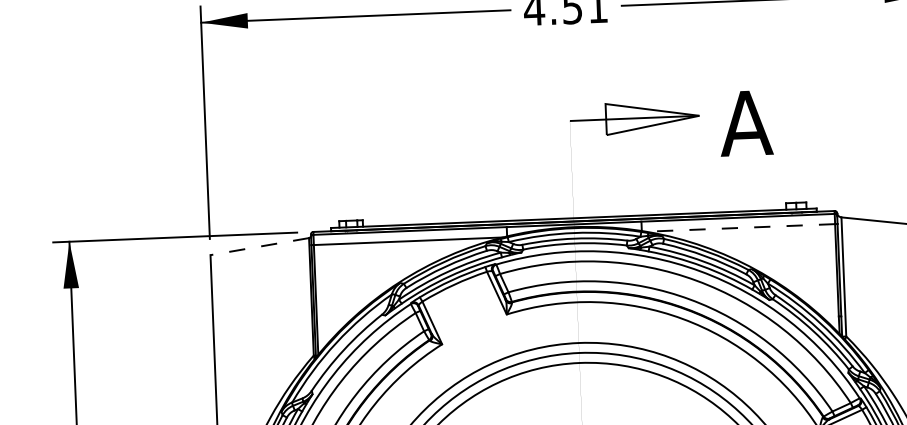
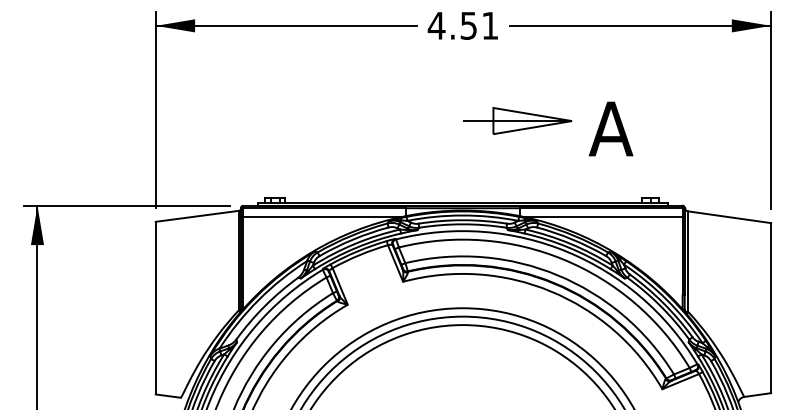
line: (740, 227) -> (602, 216), dashed -> solid
line: (259, 246) -> (197, 216), dashed -> solid

